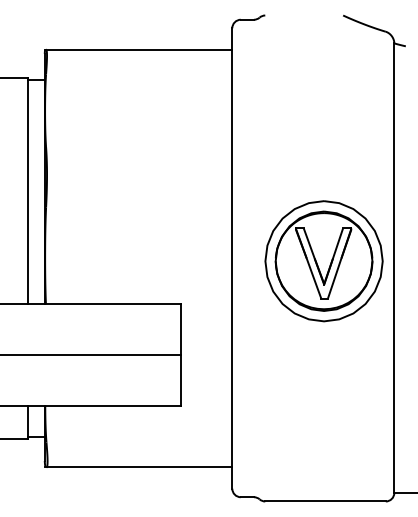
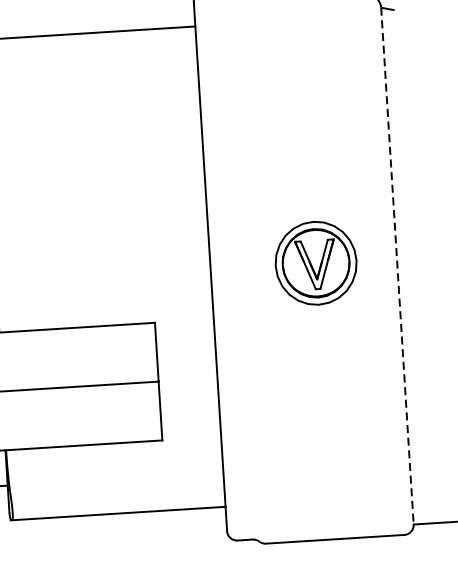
part: (323, 261) -> (315, 263), size x0.6
line: (394, 268) -> (397, 266), solid -> dashed

